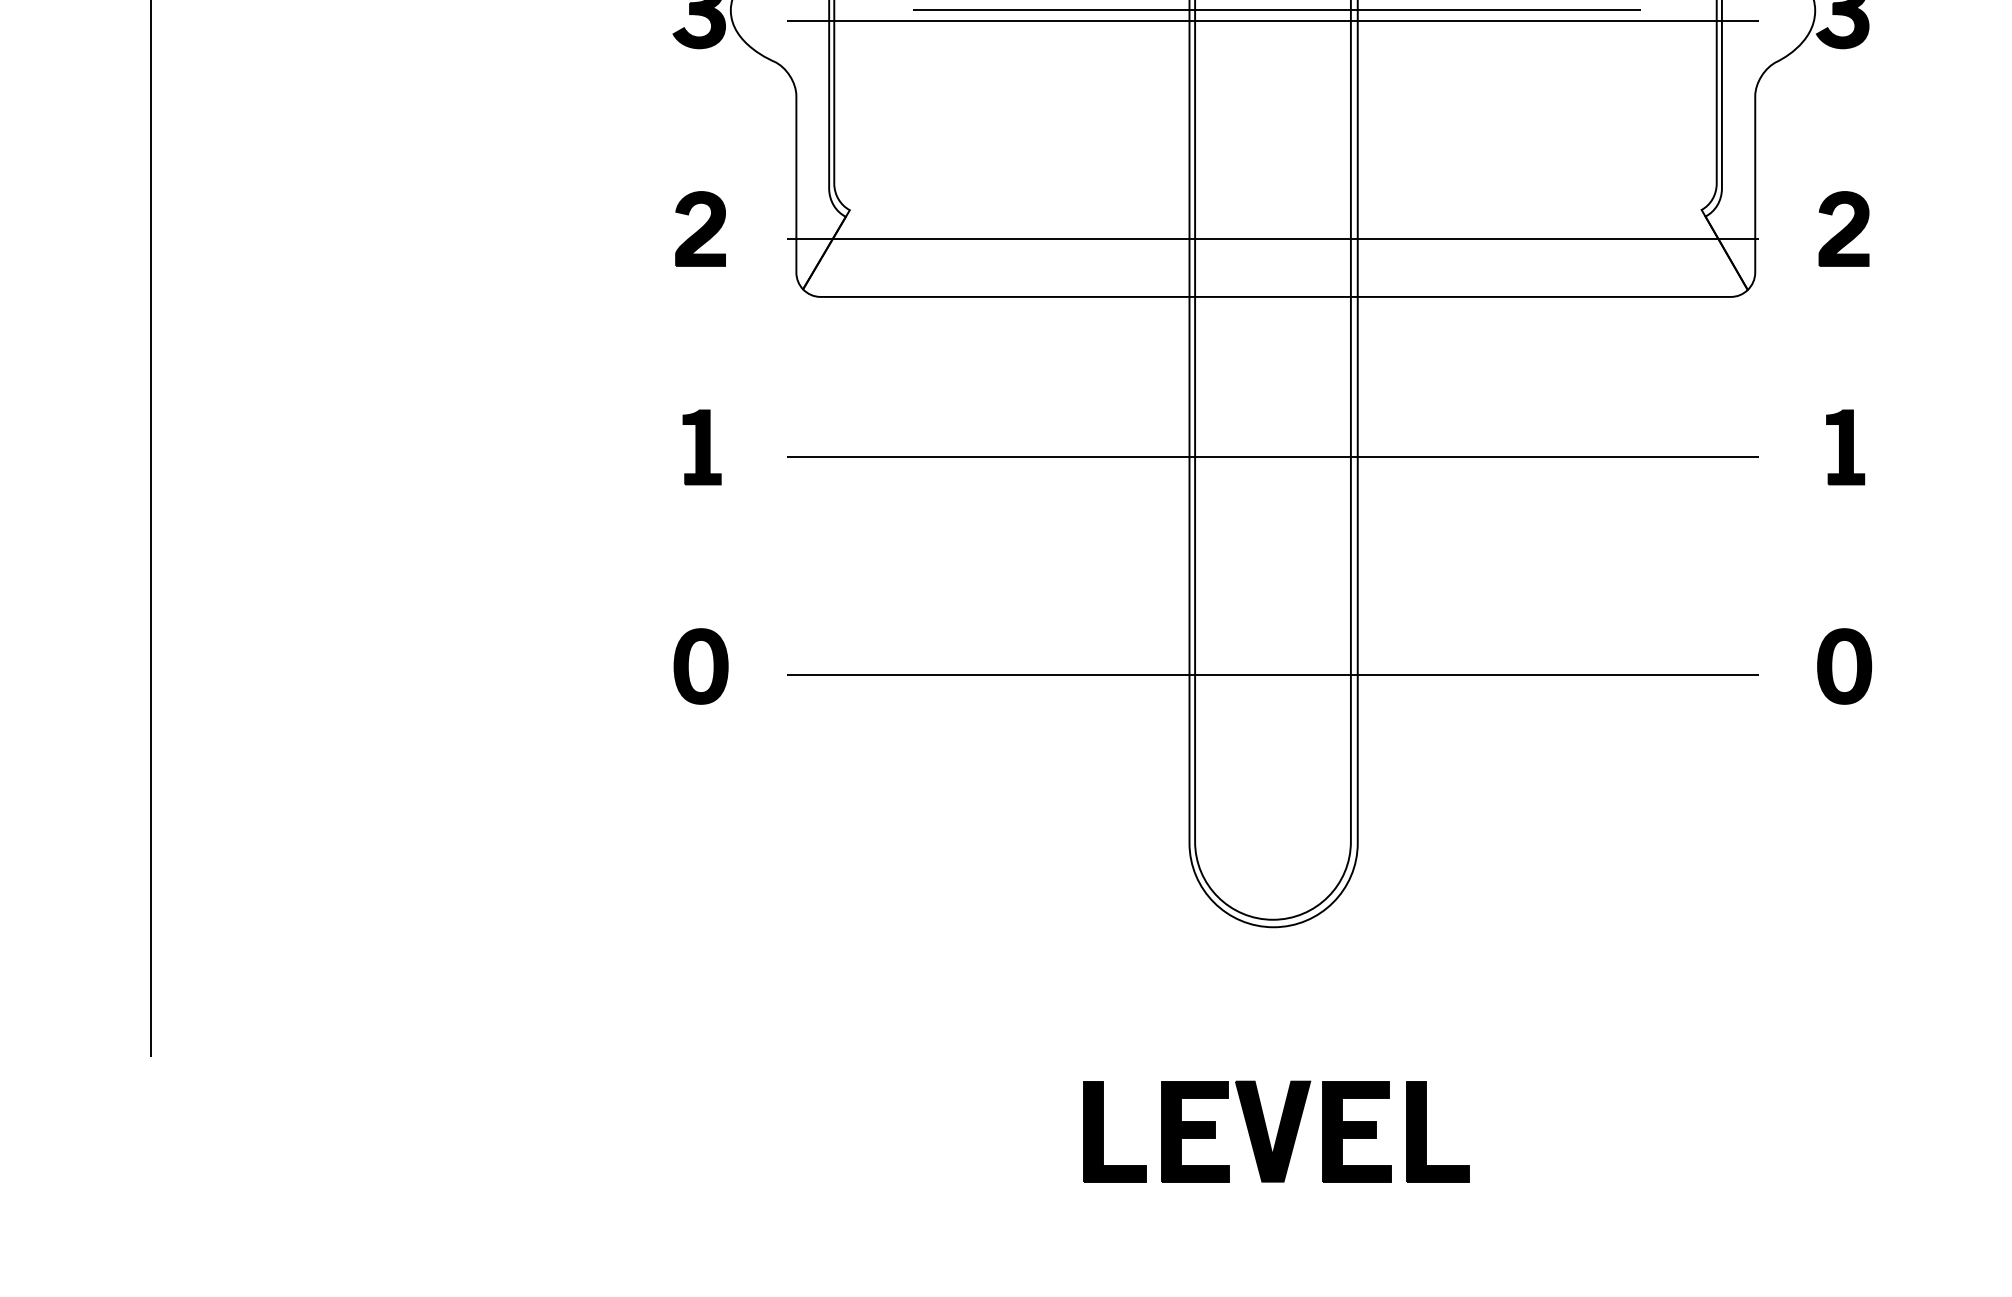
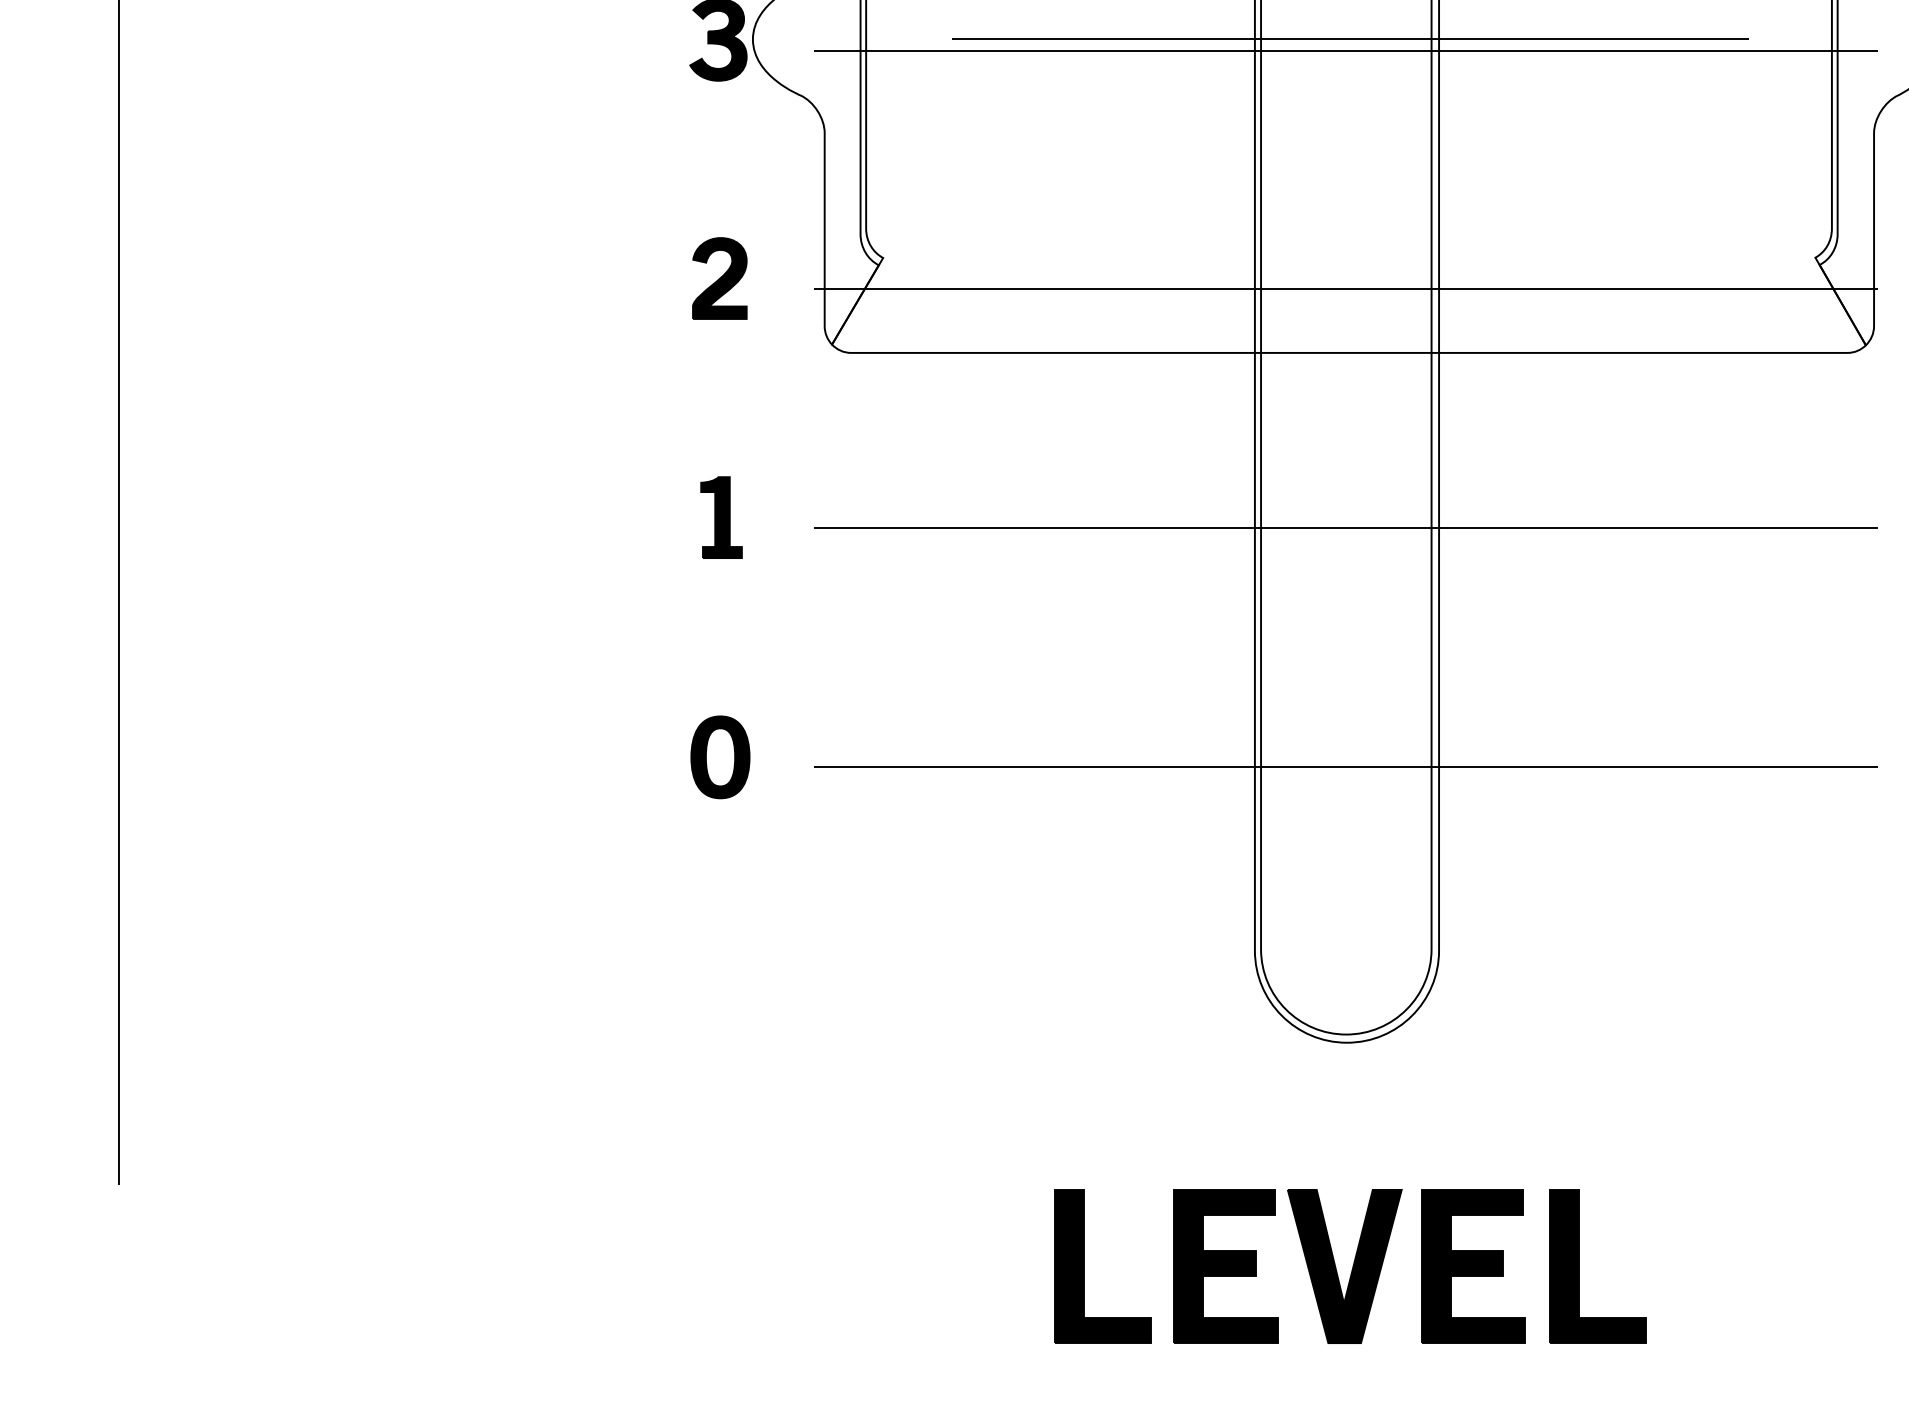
part: (1276, 1131) -> (1350, 1266), size x1.4

